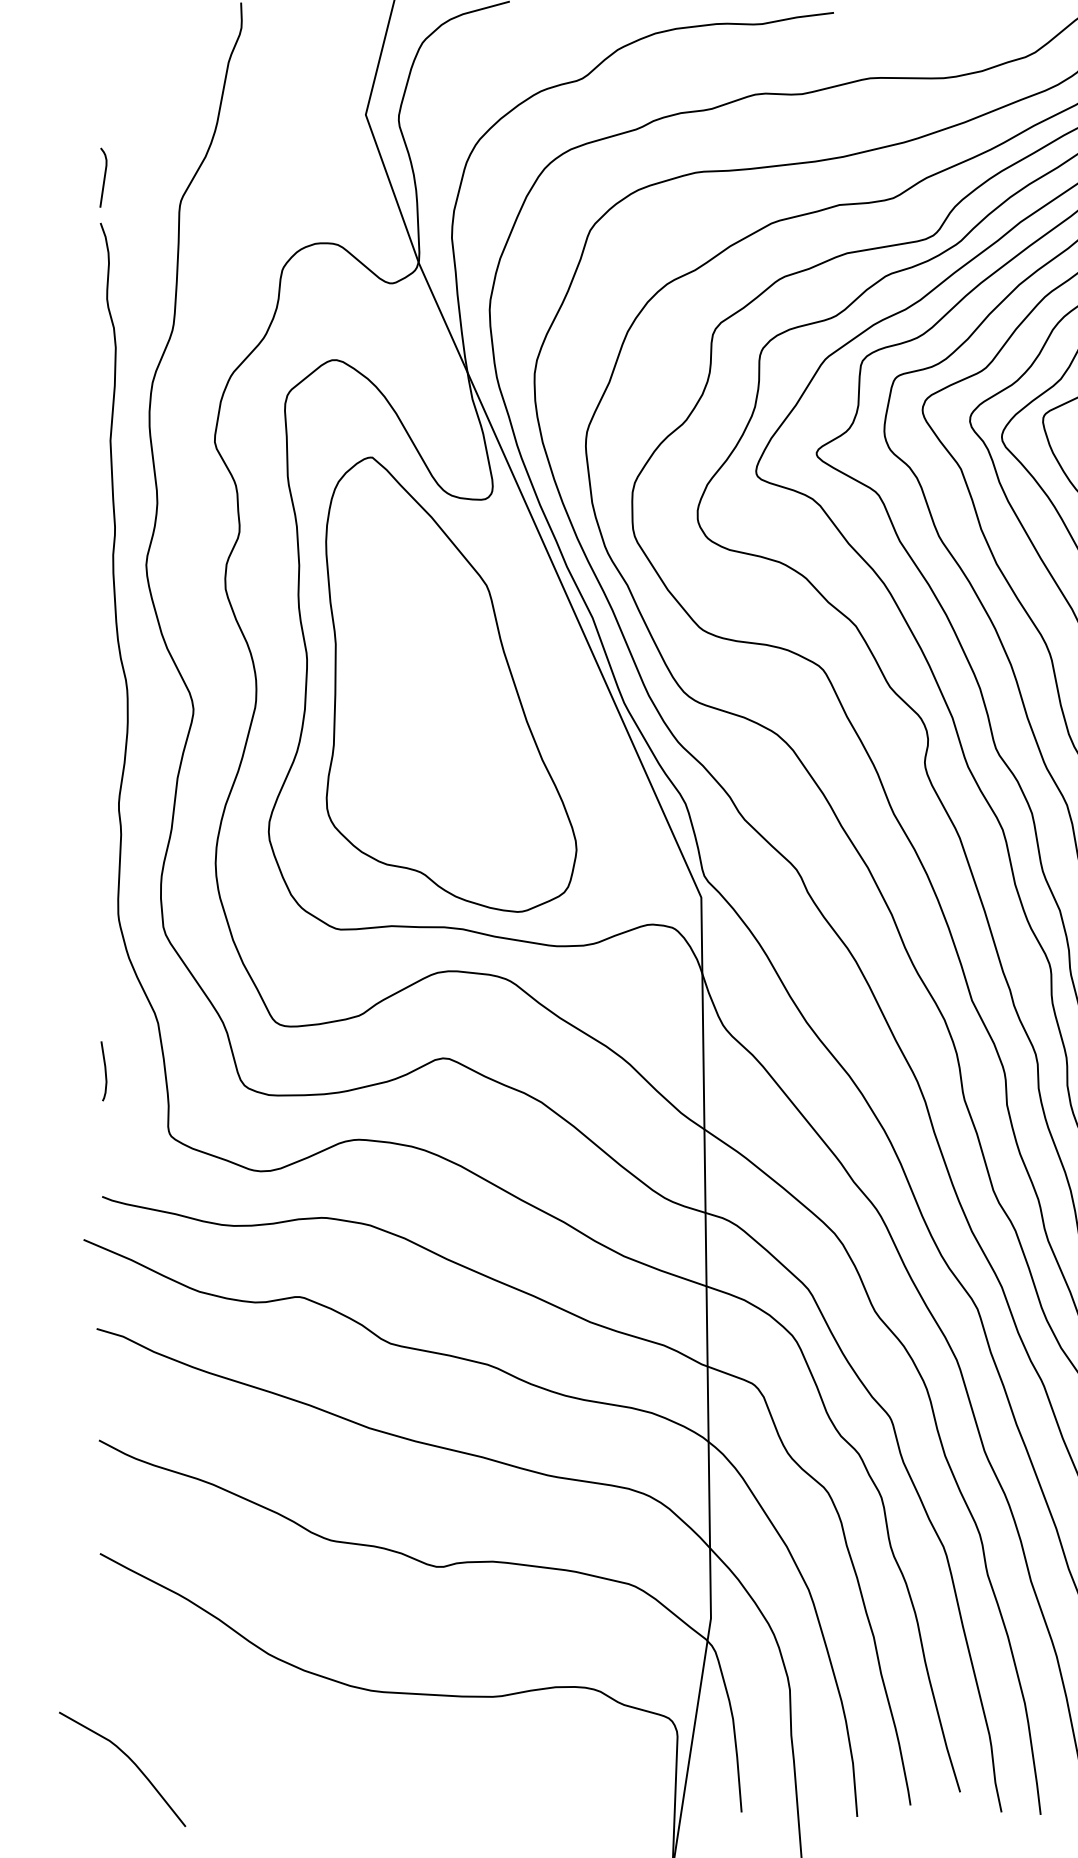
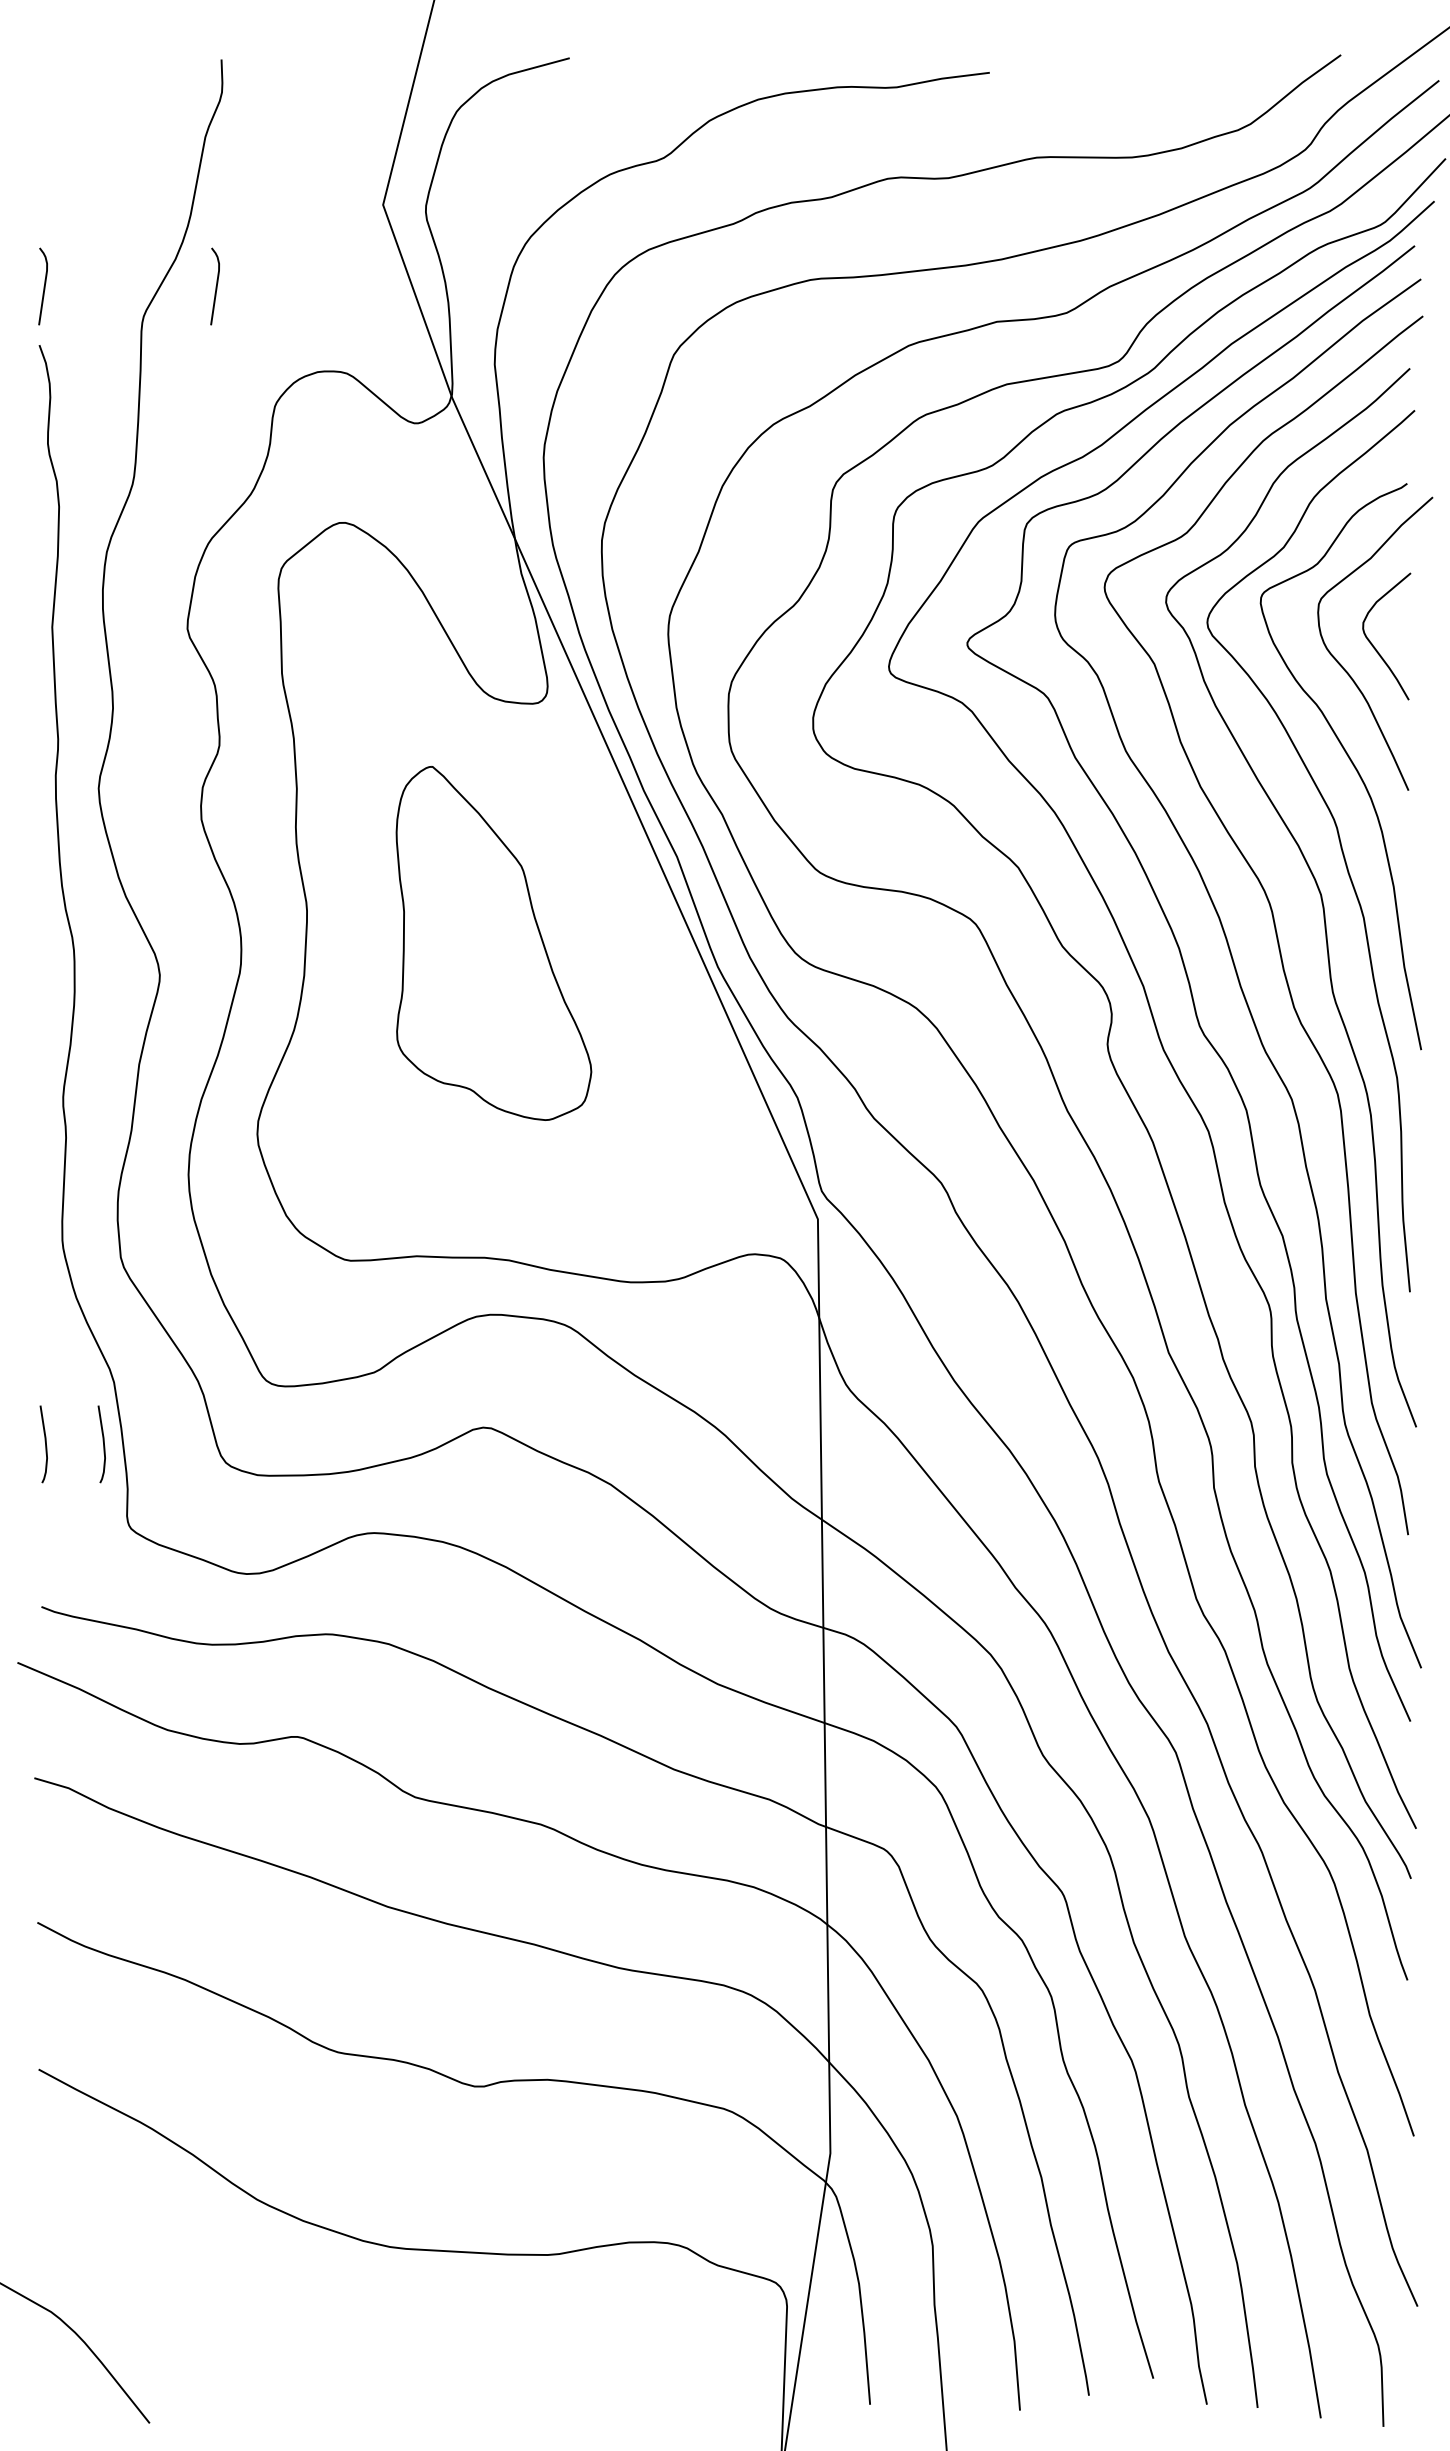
curve: (236, 177) -> (215, 286), added
part: (450, 684) -> (493, 943), size x0.6
curve: (150, 1071) -> (103, 1444), added

